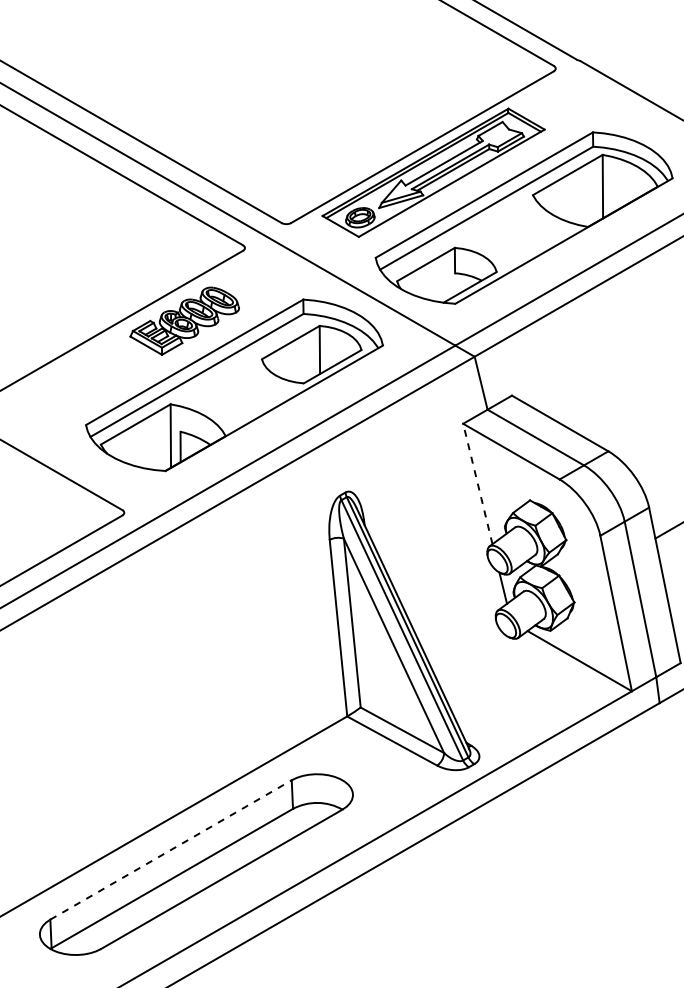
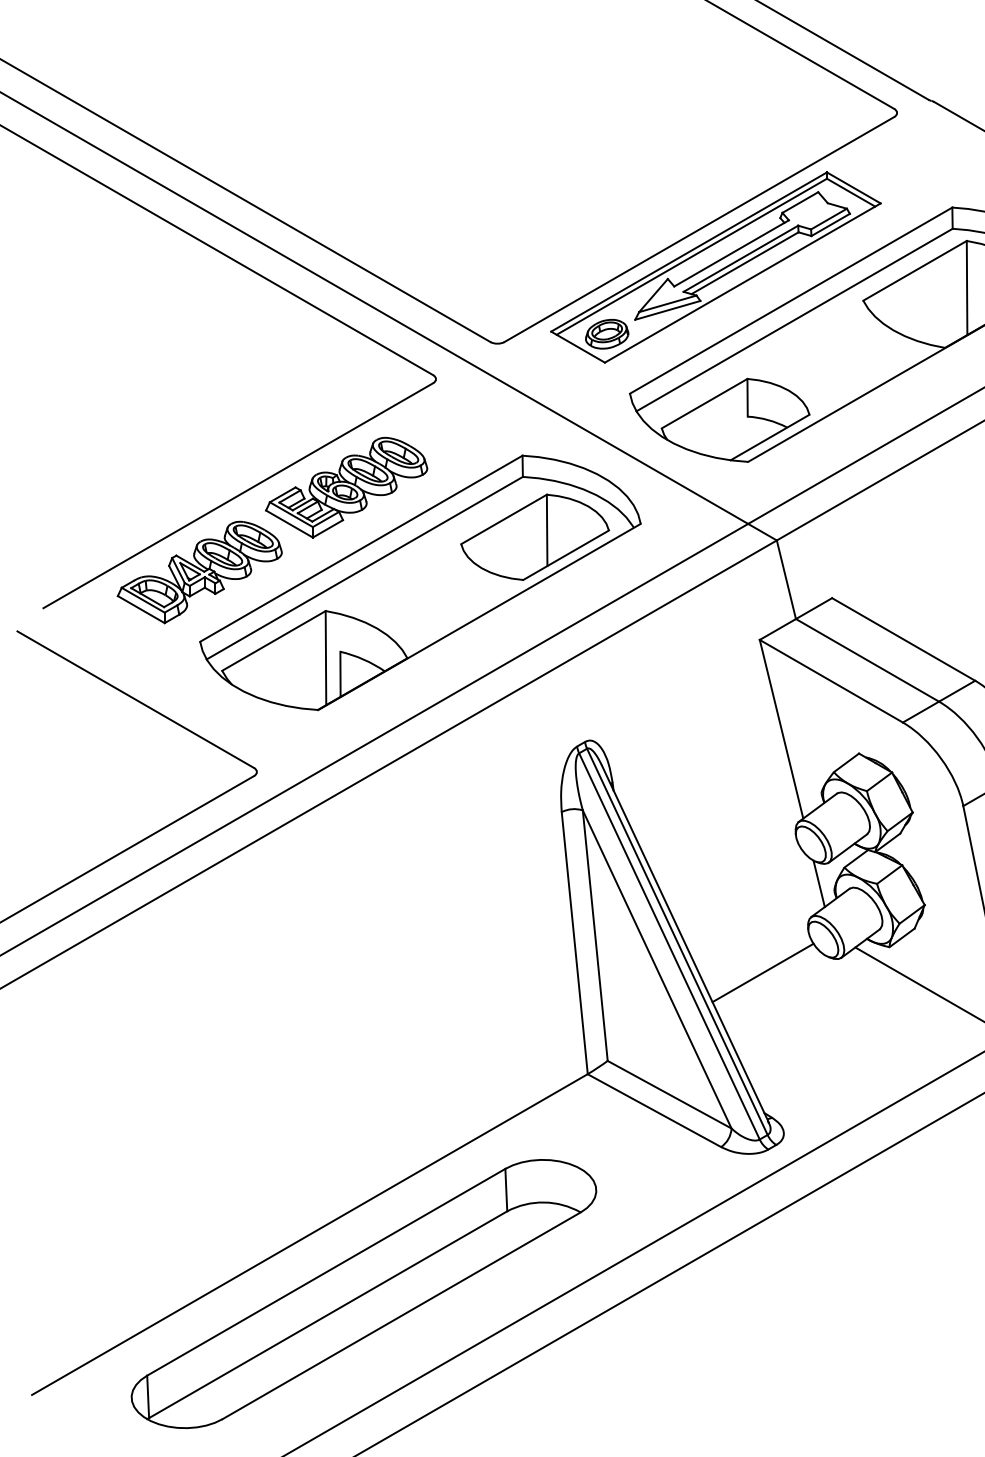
part: (85, 378) -> (199, 572), added
line: (477, 484) -> (781, 729), dashed -> solid
line: (465, 647) -> (763, 971), added
line: (171, 849) -> (326, 1271), dashed -> solid

